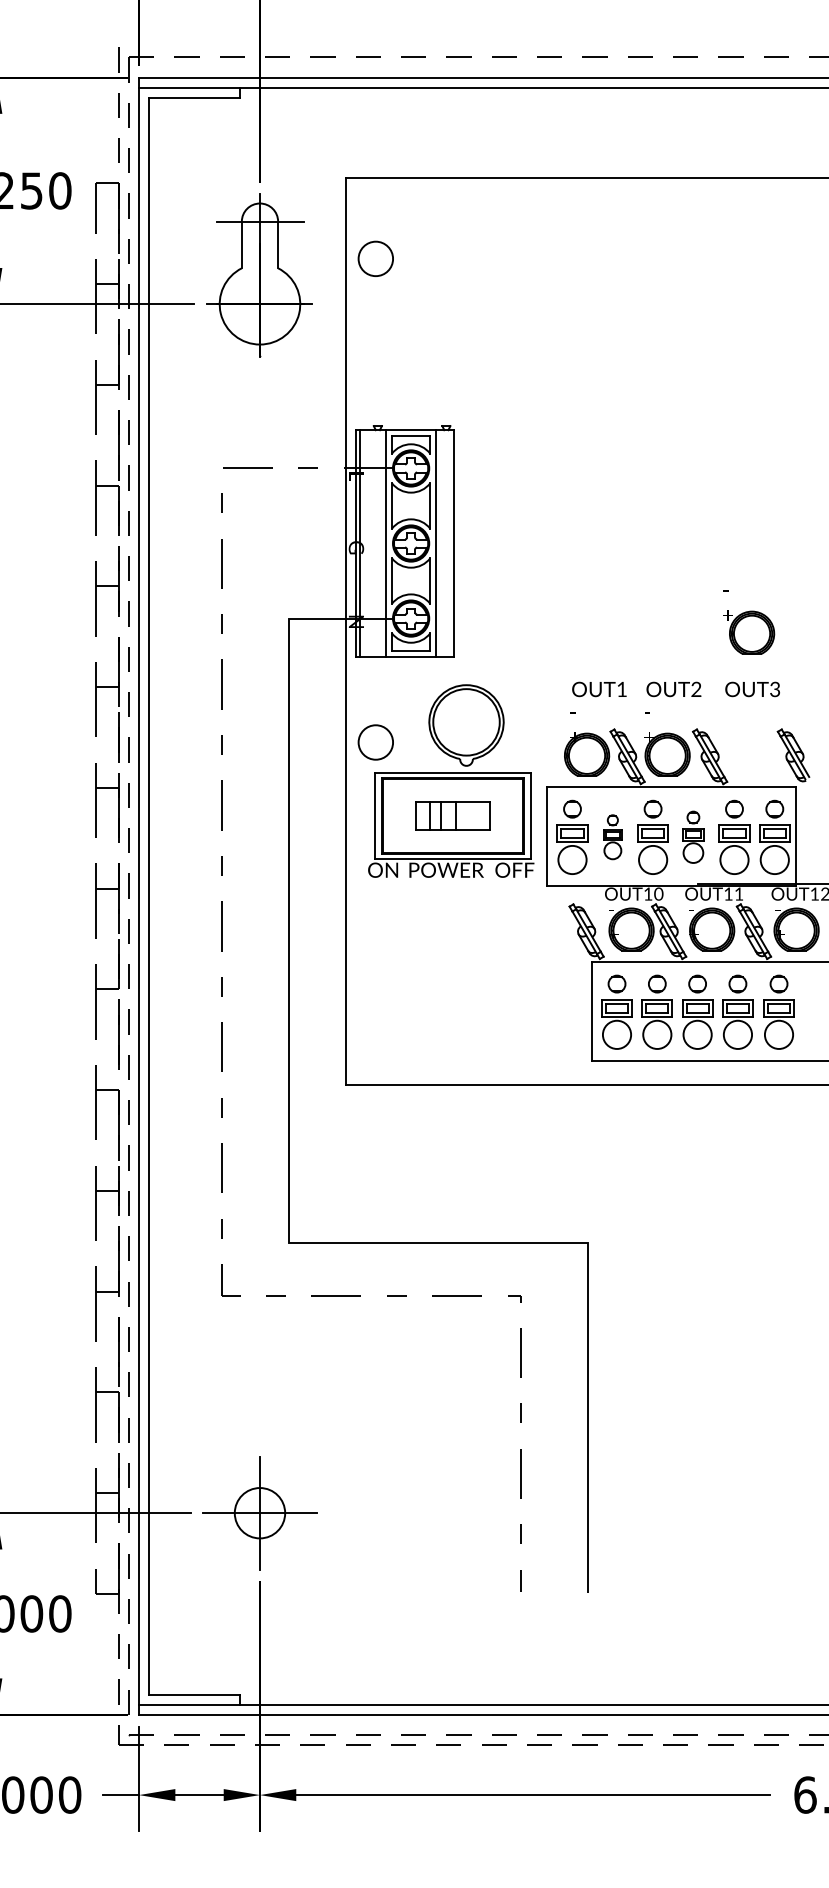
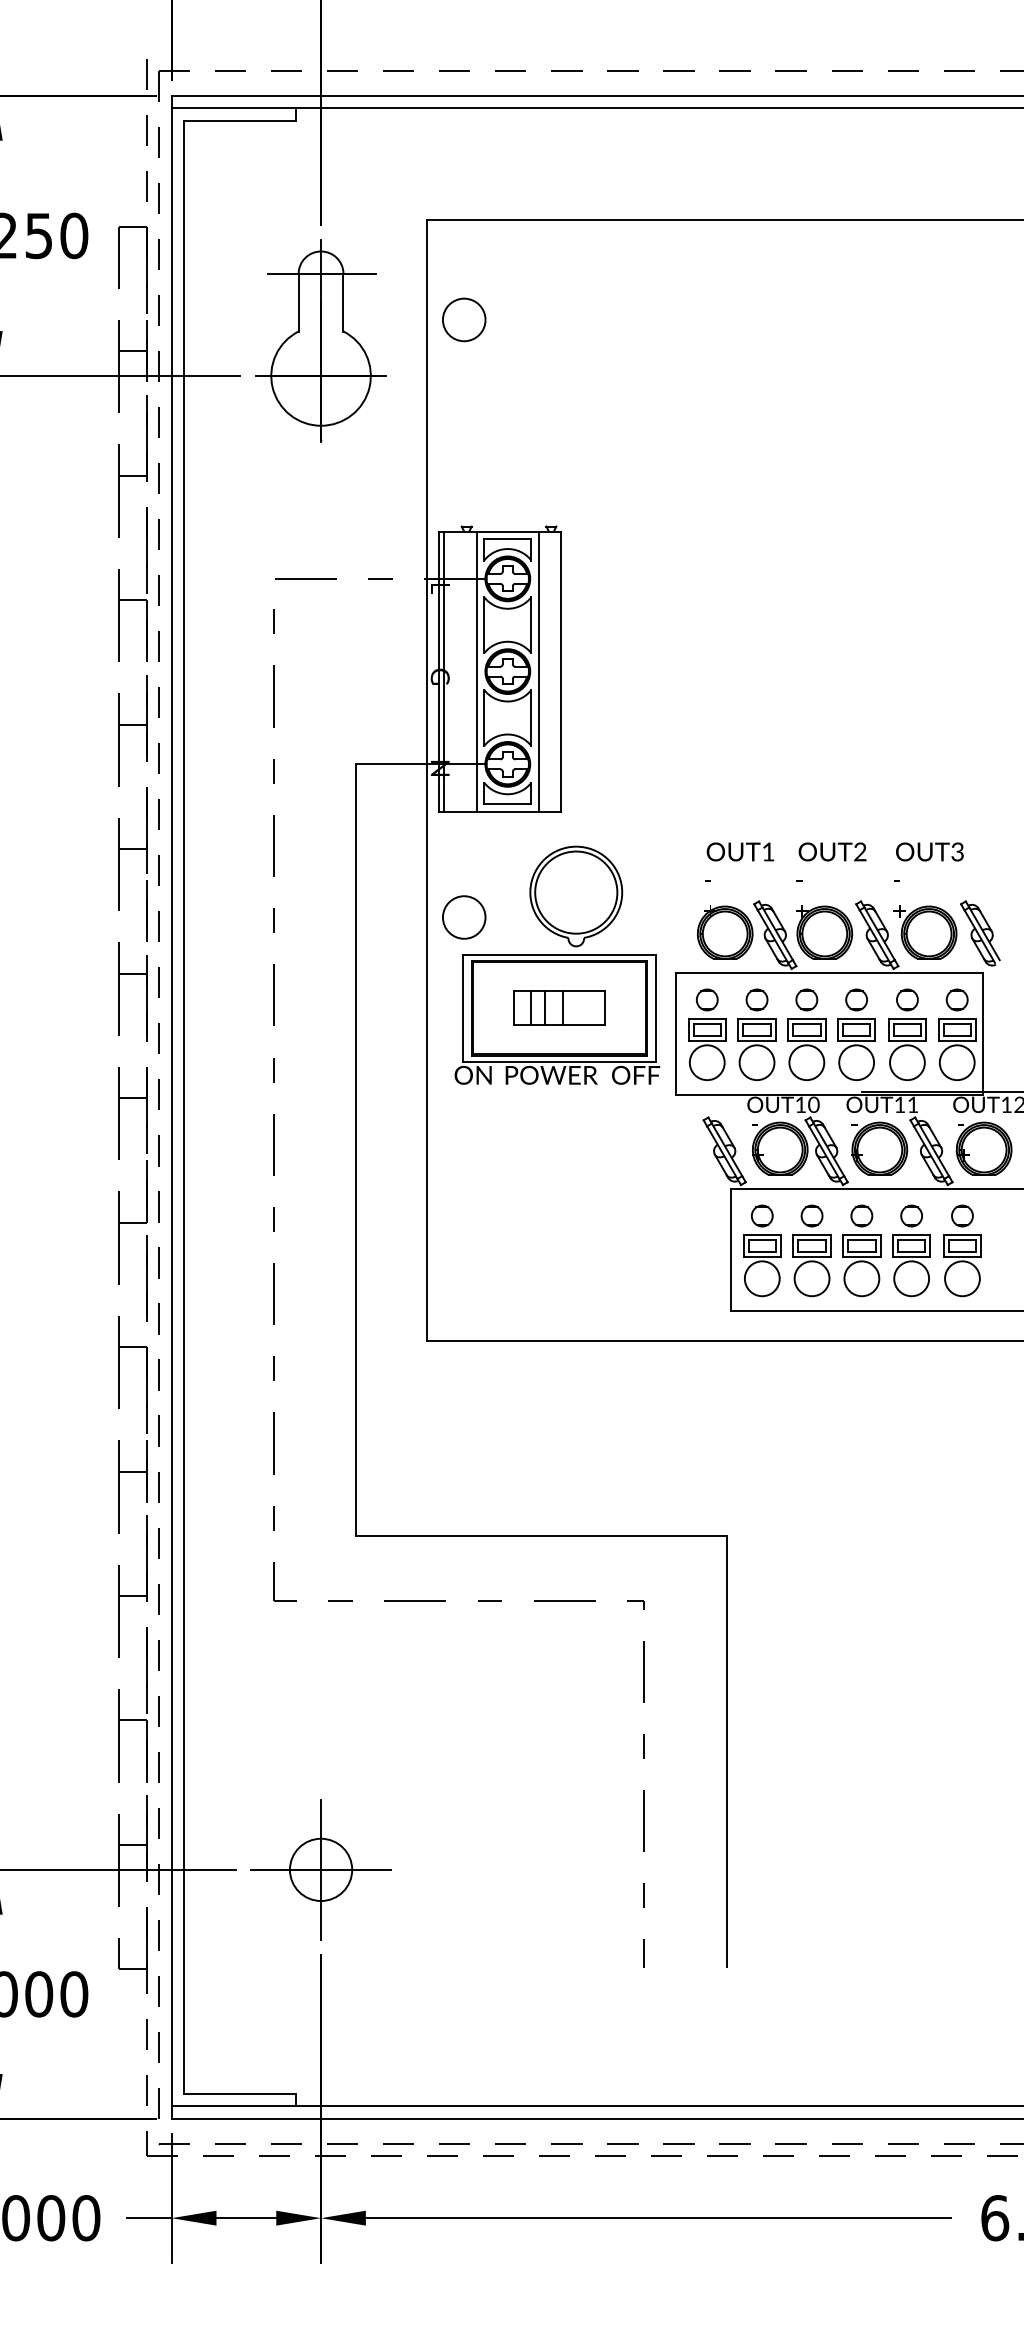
part: (749, 622) -> (925, 919), moved
part: (612, 836) -> (756, 1033), size x1.67
part: (693, 836) -> (856, 1033), size x1.43

